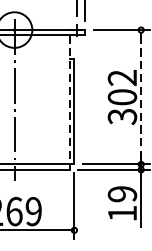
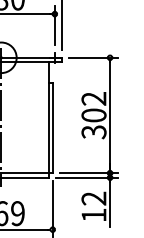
line: (141, 96) -> (110, 114), dashed -> solid
line: (69, 103) -> (48, 120), dashed -> solid
text: (121, 194) -> (93, 198), 19 -> 12

